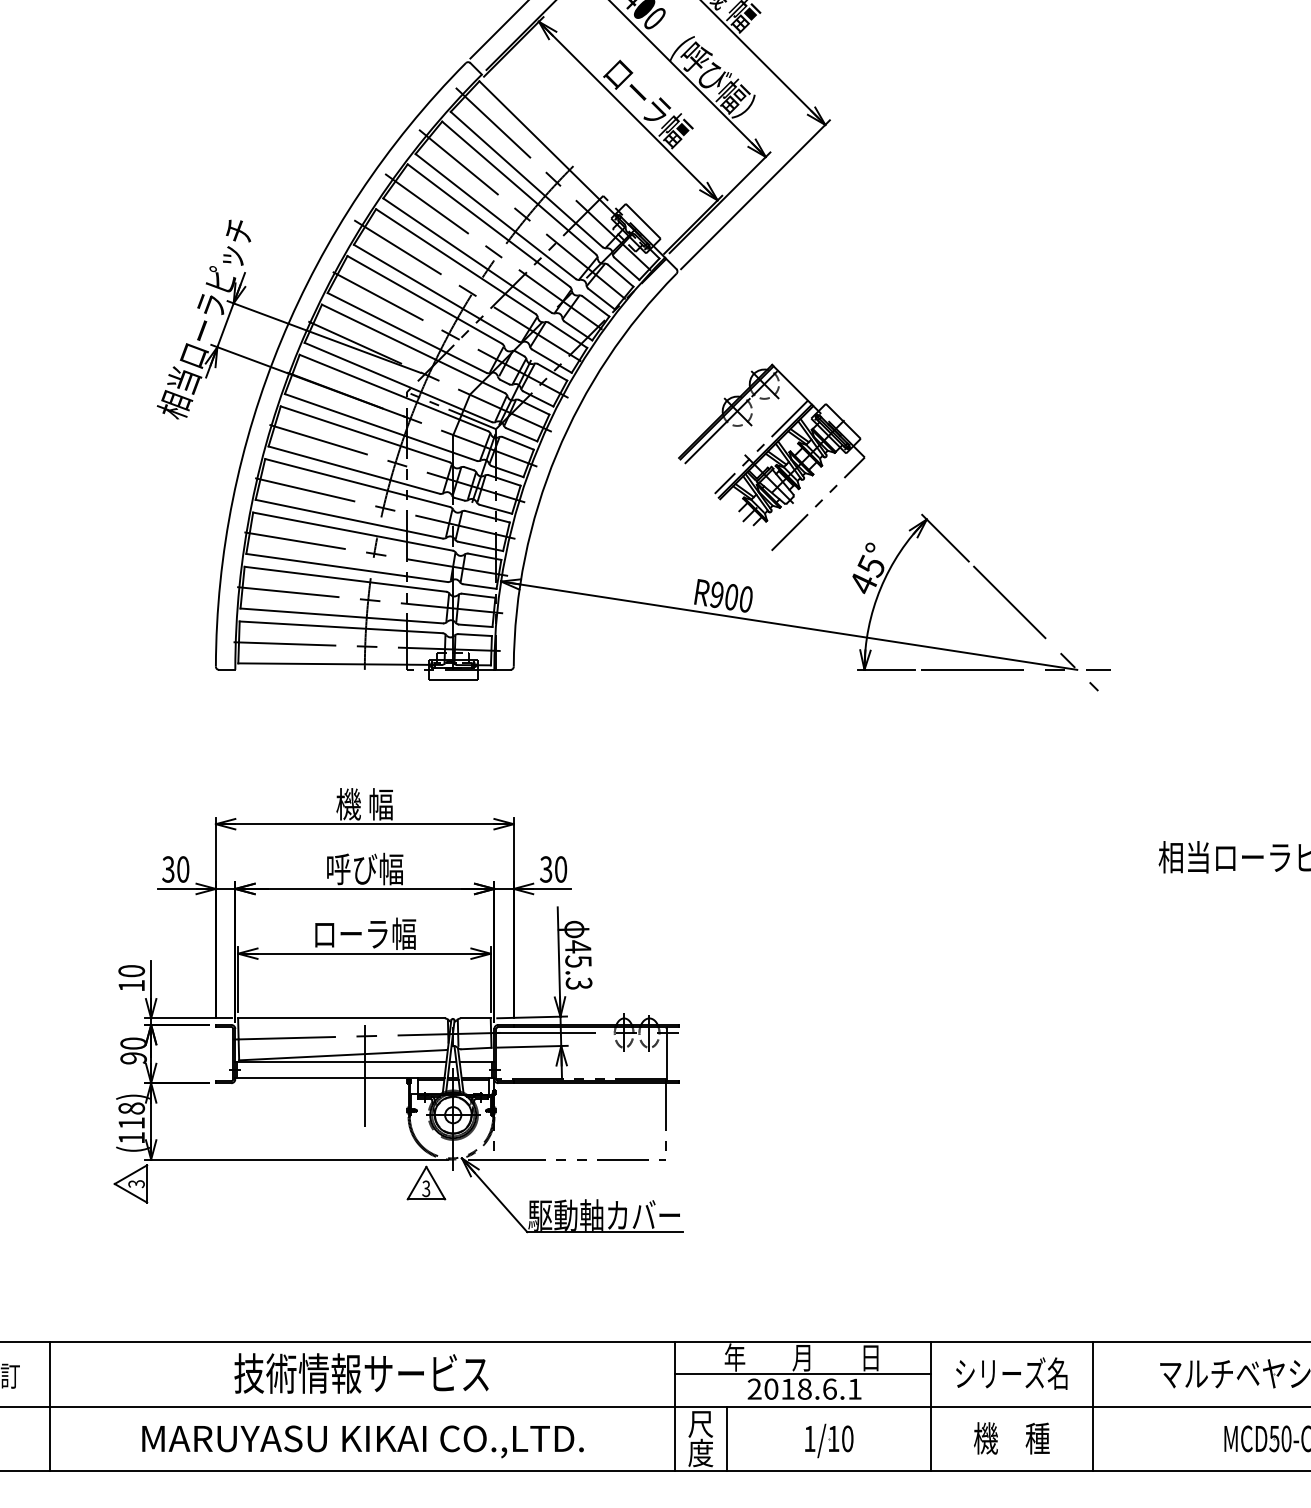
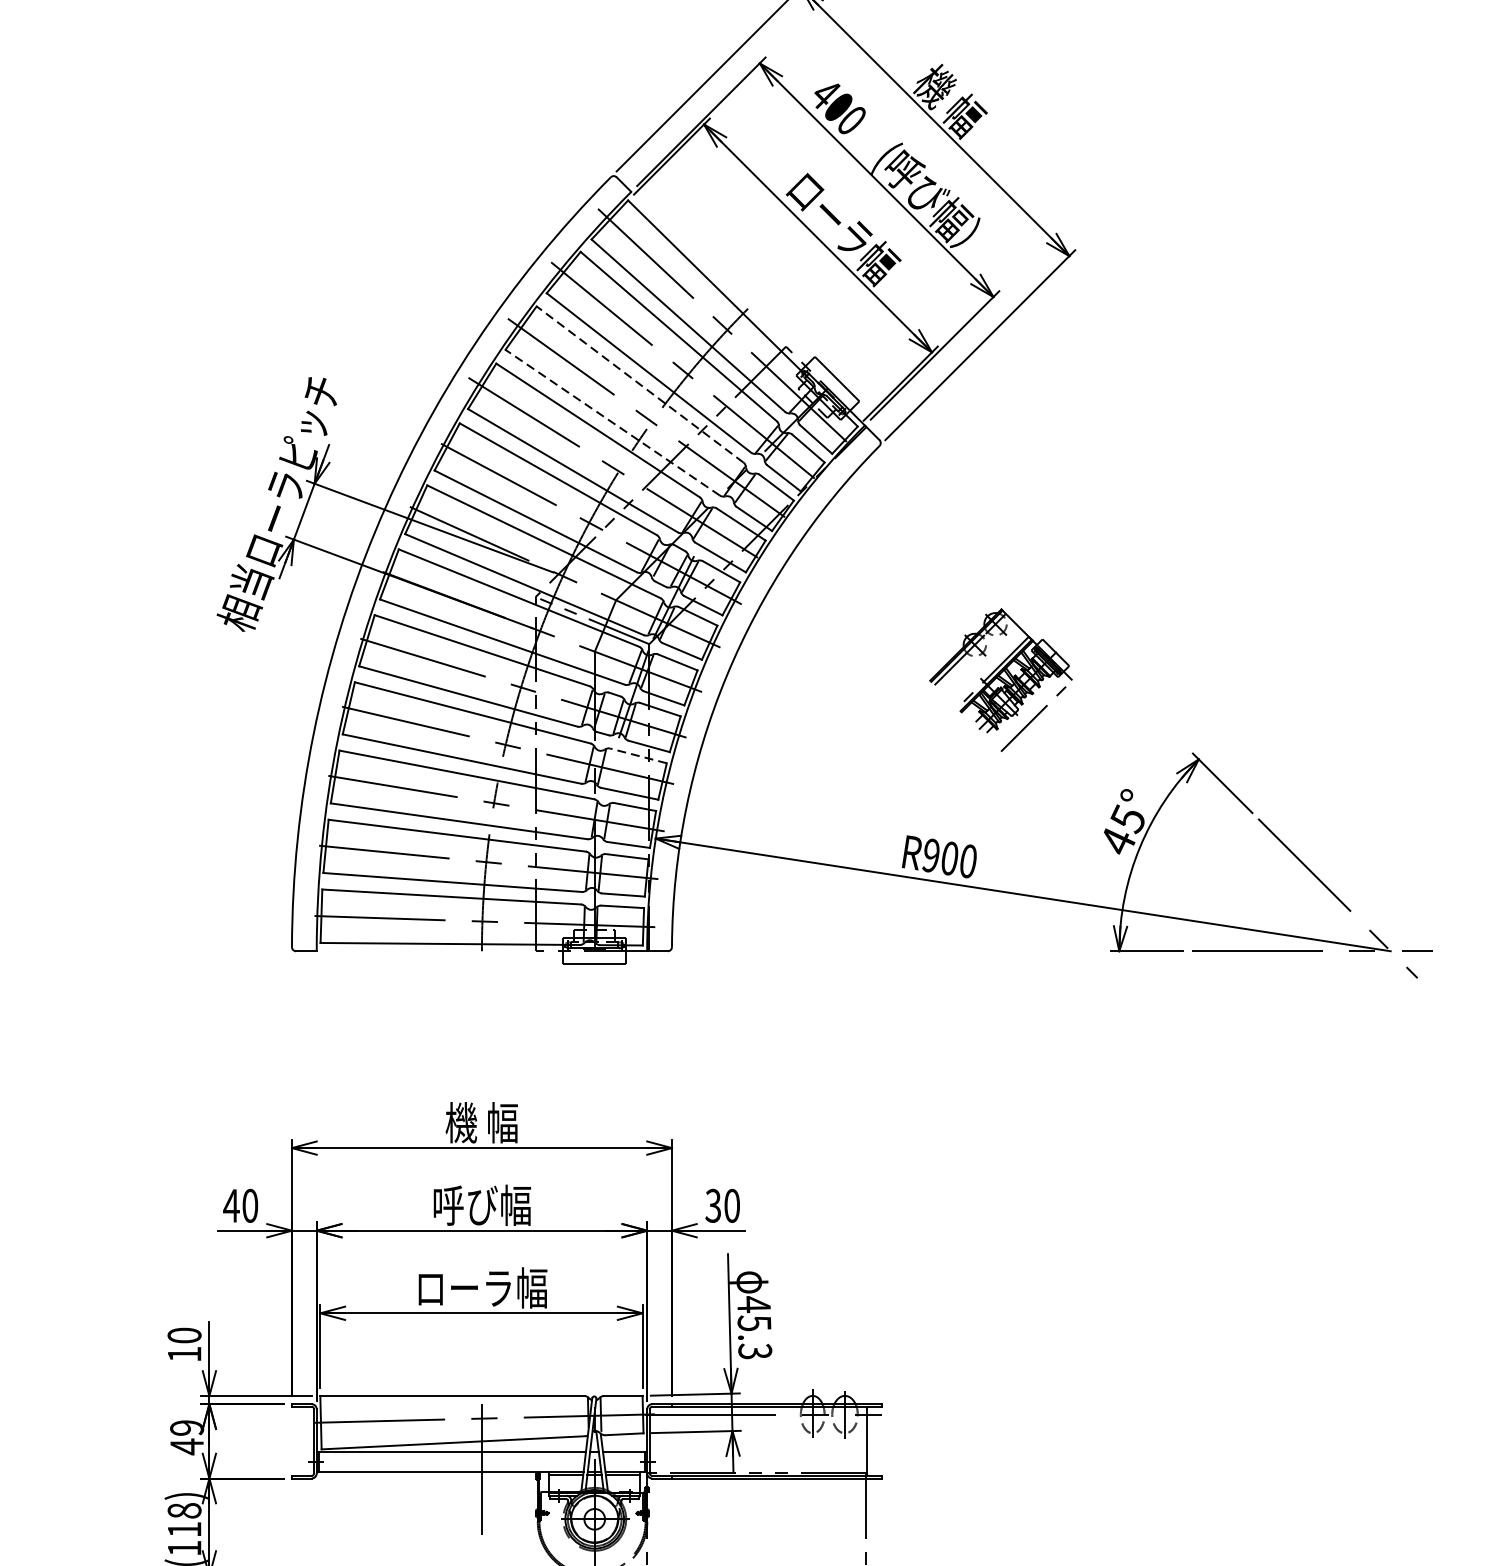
line: (488, 225) -> (639, 384), solid -> dashed
line: (467, 255) -> (612, 422), solid -> dashed
part: (771, 457) -> (1000, 680), size x0.6
line: (487, 516) -> (638, 755), solid -> dashed
text: (168, 869) -> (231, 1205), 30 -> 40
text: (133, 1051) -> (186, 1438), 90 -> 49

